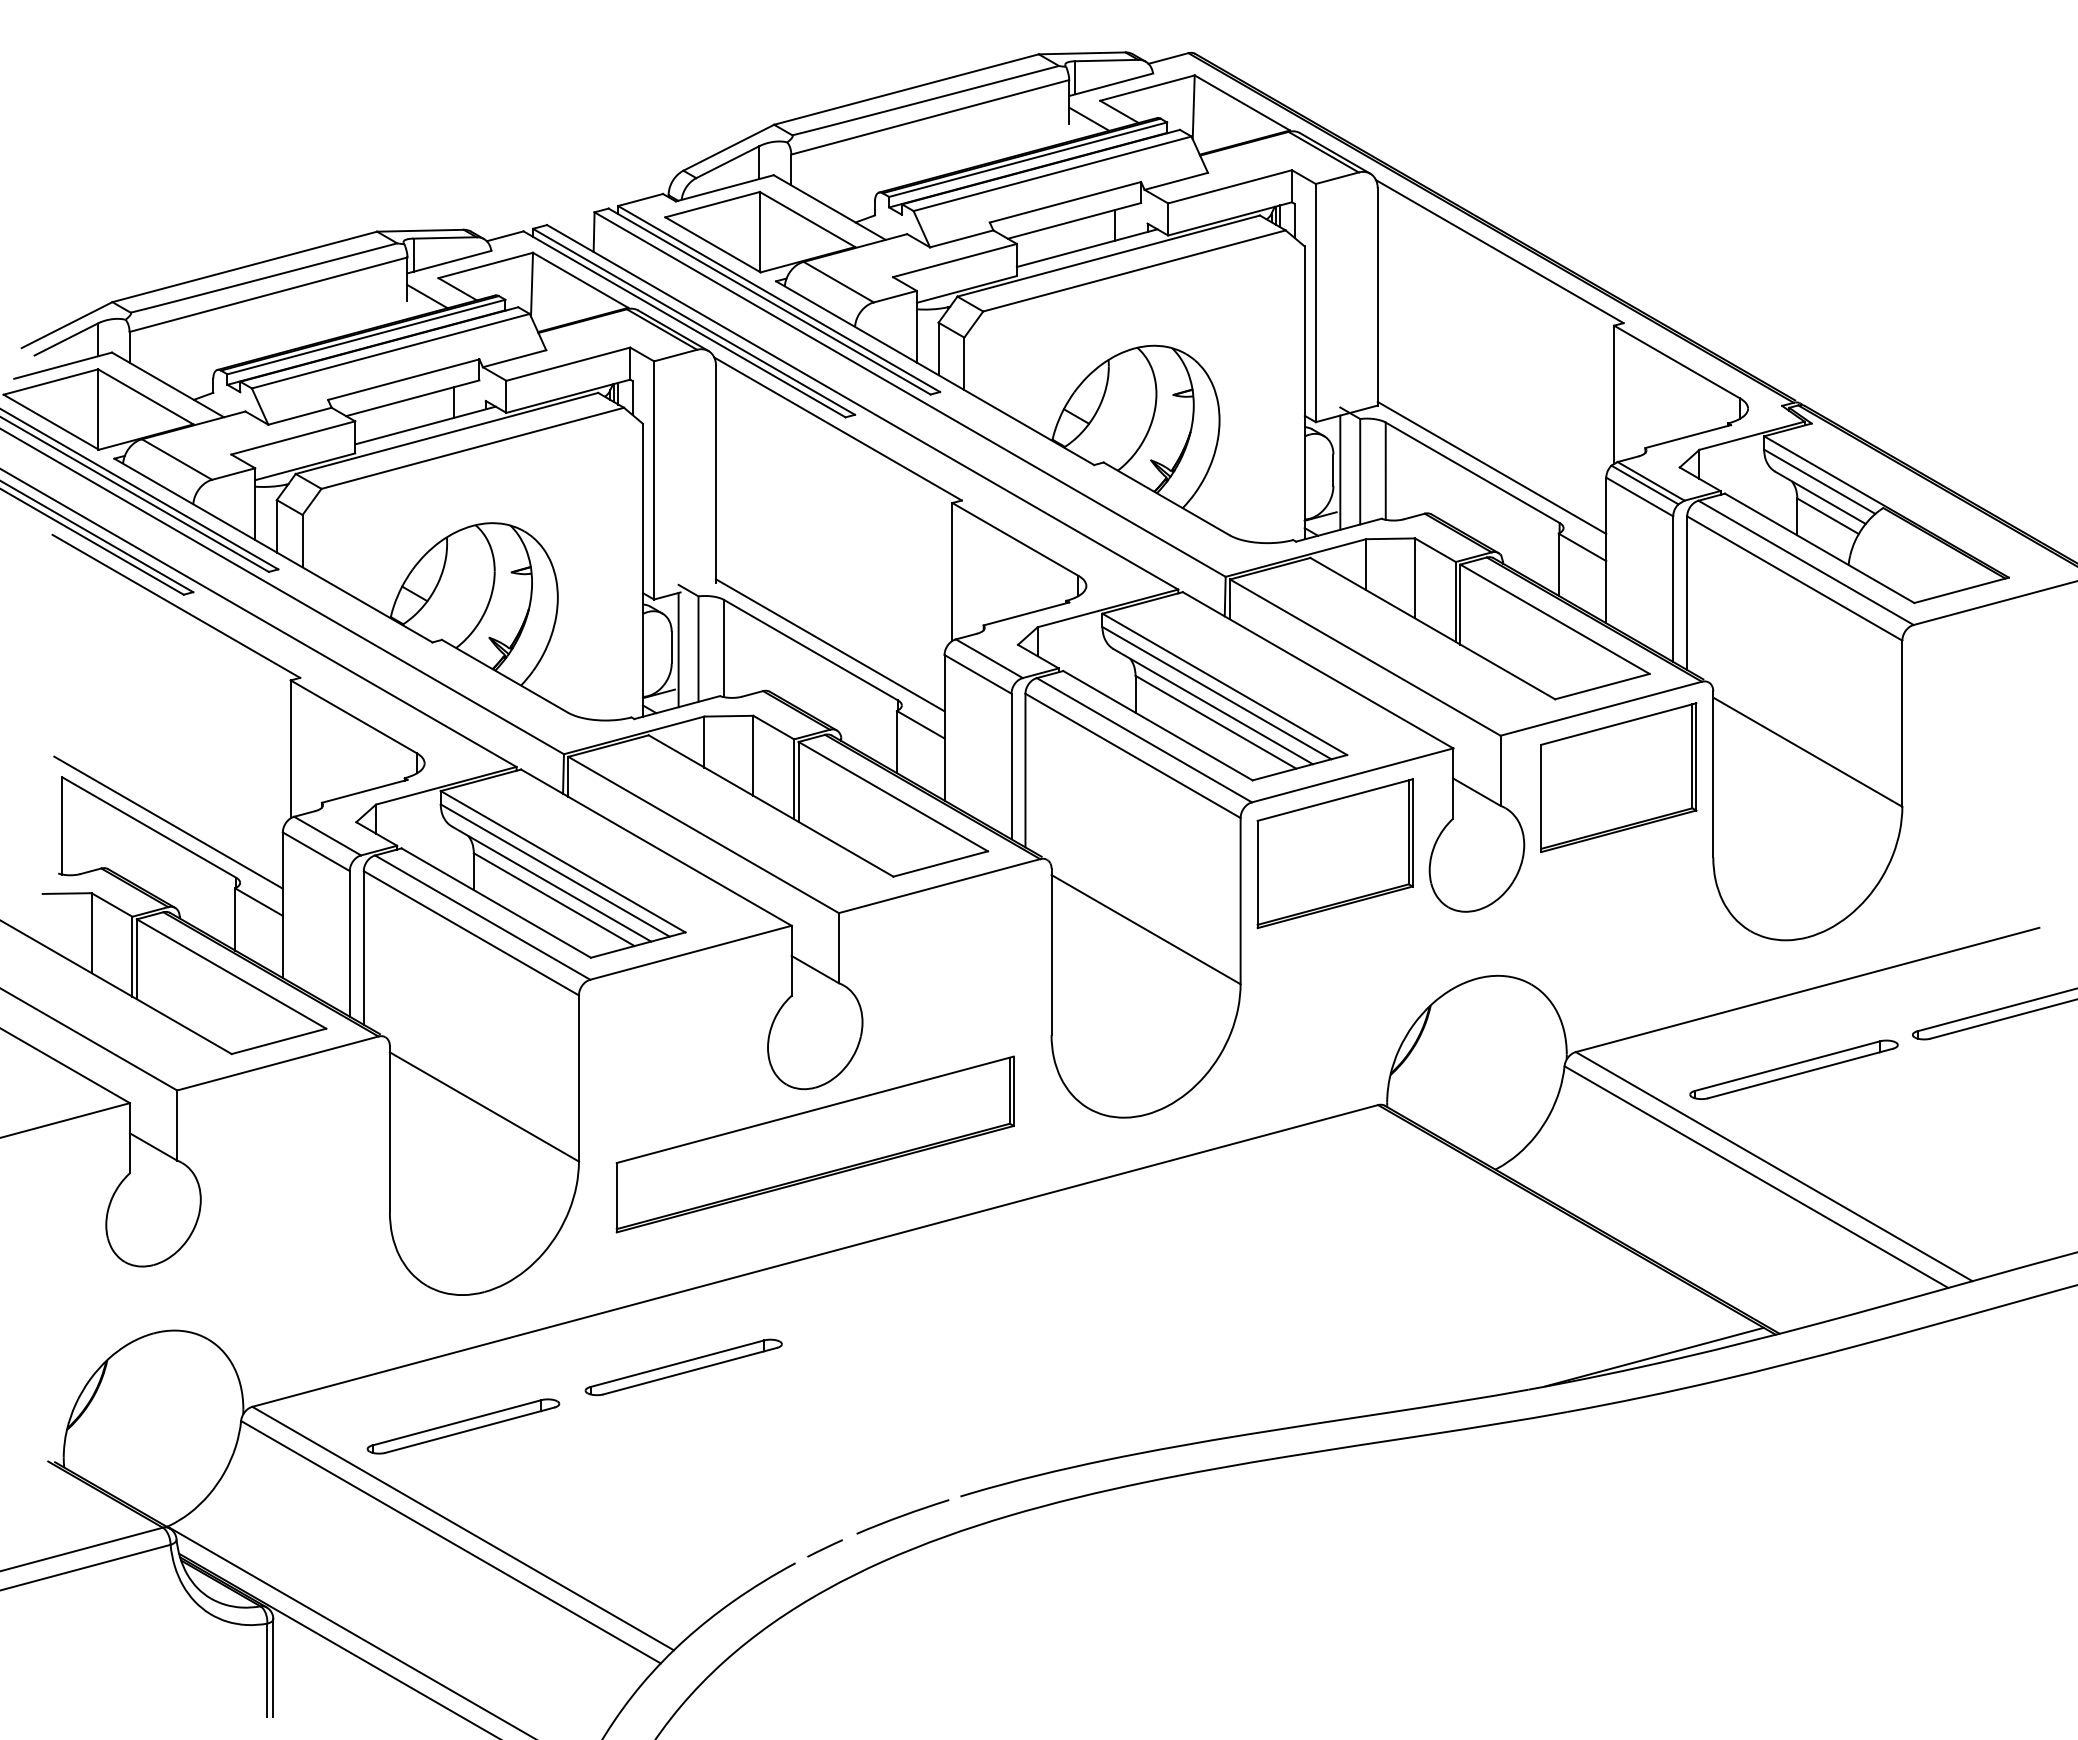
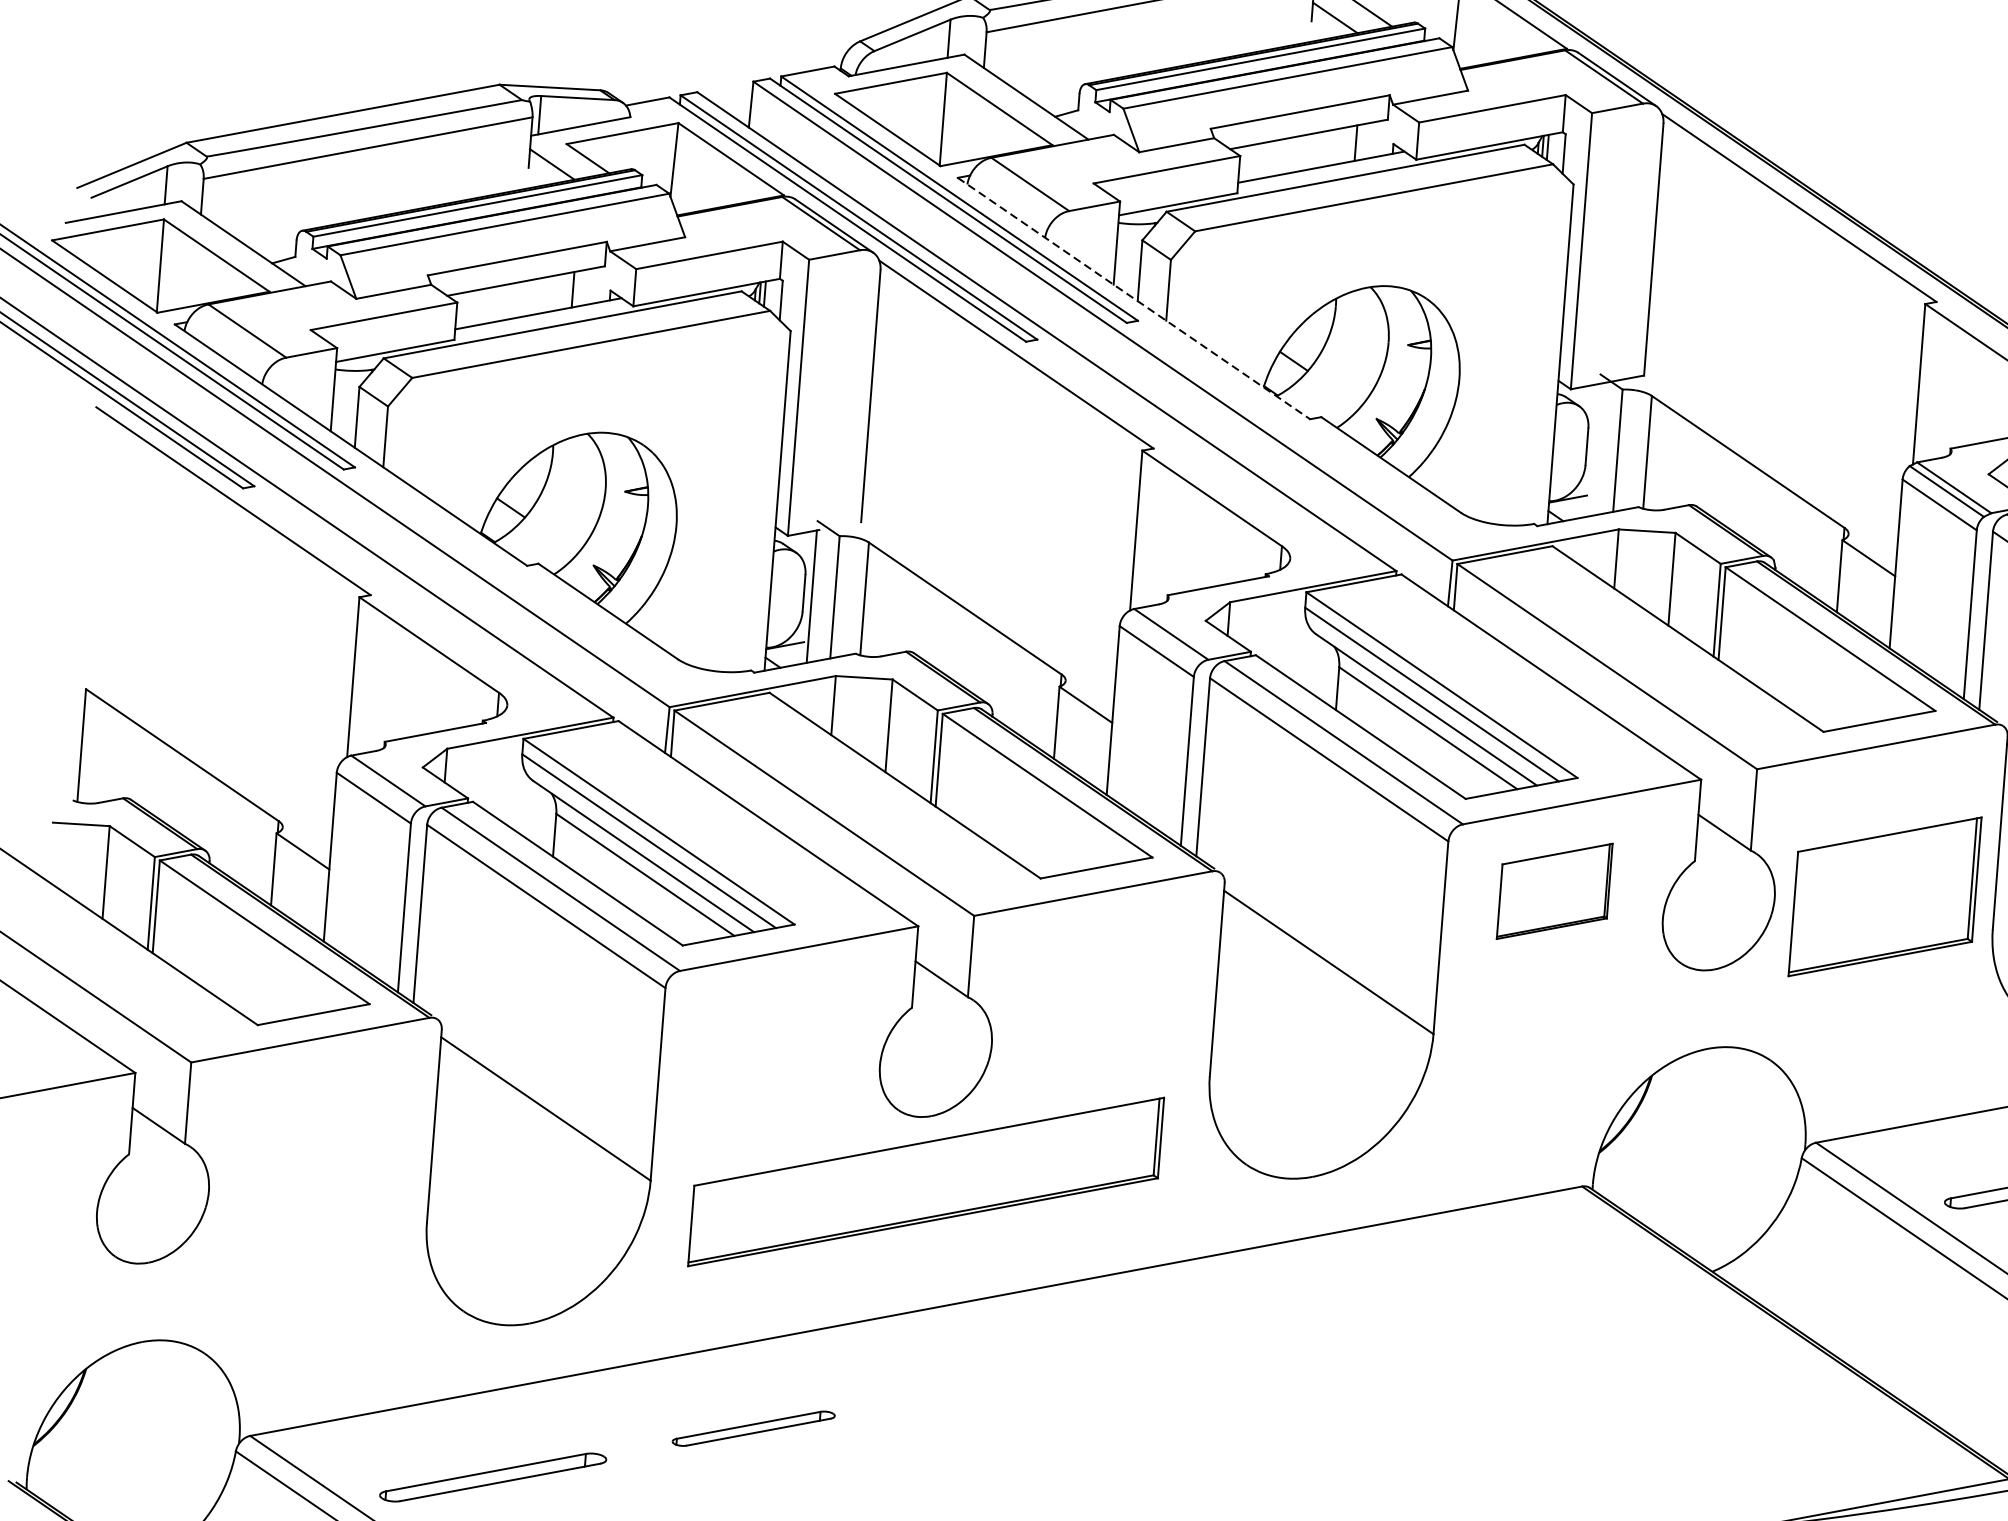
line: (935, 373) -> (1134, 298), solid -> dashed
line: (1491, 467) -> (1770, 457), removed
line: (1340, 472) -> (1594, 449), removed
line: (830, 645) -> (988, 604), removed
part: (1618, 777) -> (1884, 896), moved
line: (168, 822) -> (205, 751), removed
part: (1334, 853) -> (1554, 890), size x0.6
part: (683, 1367) -> (753, 1428), size x0.7

